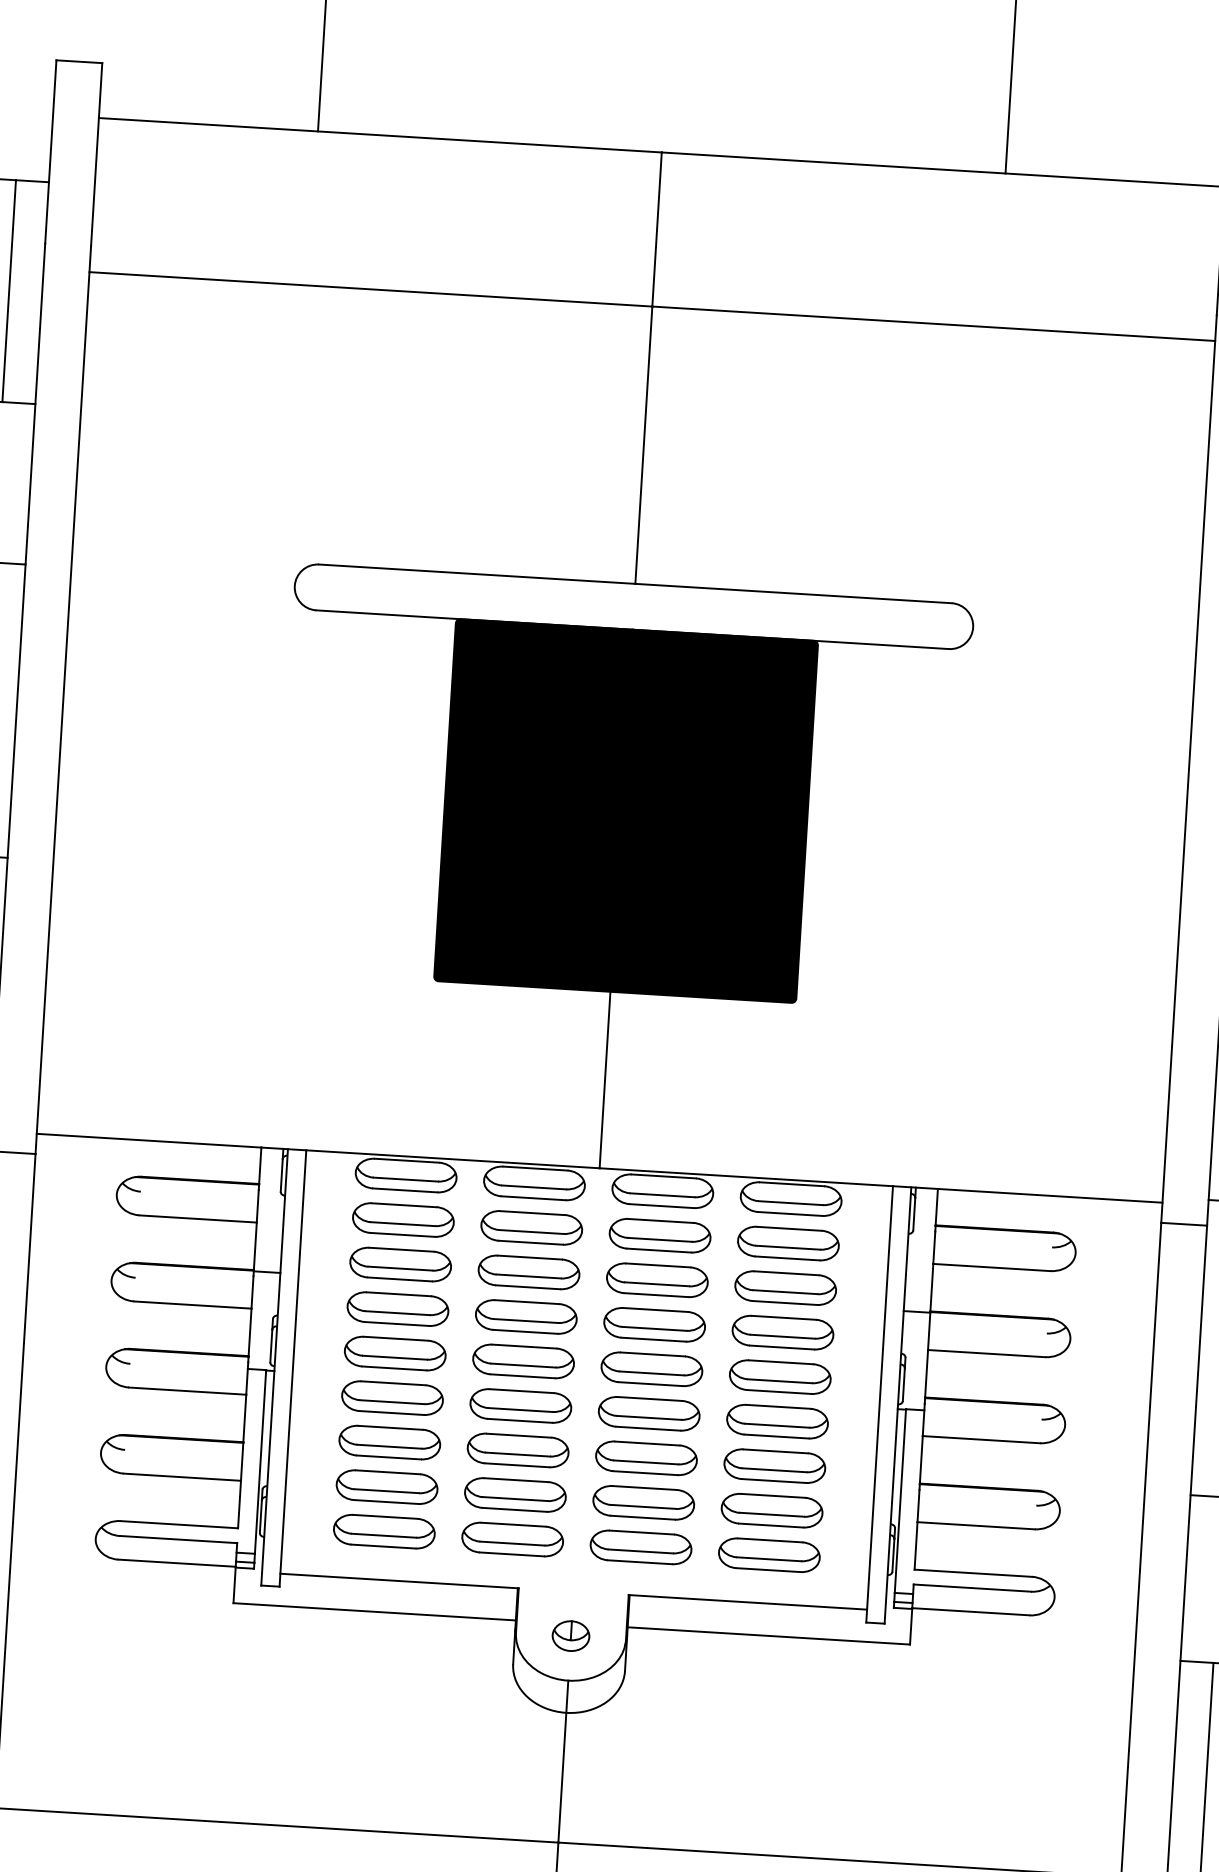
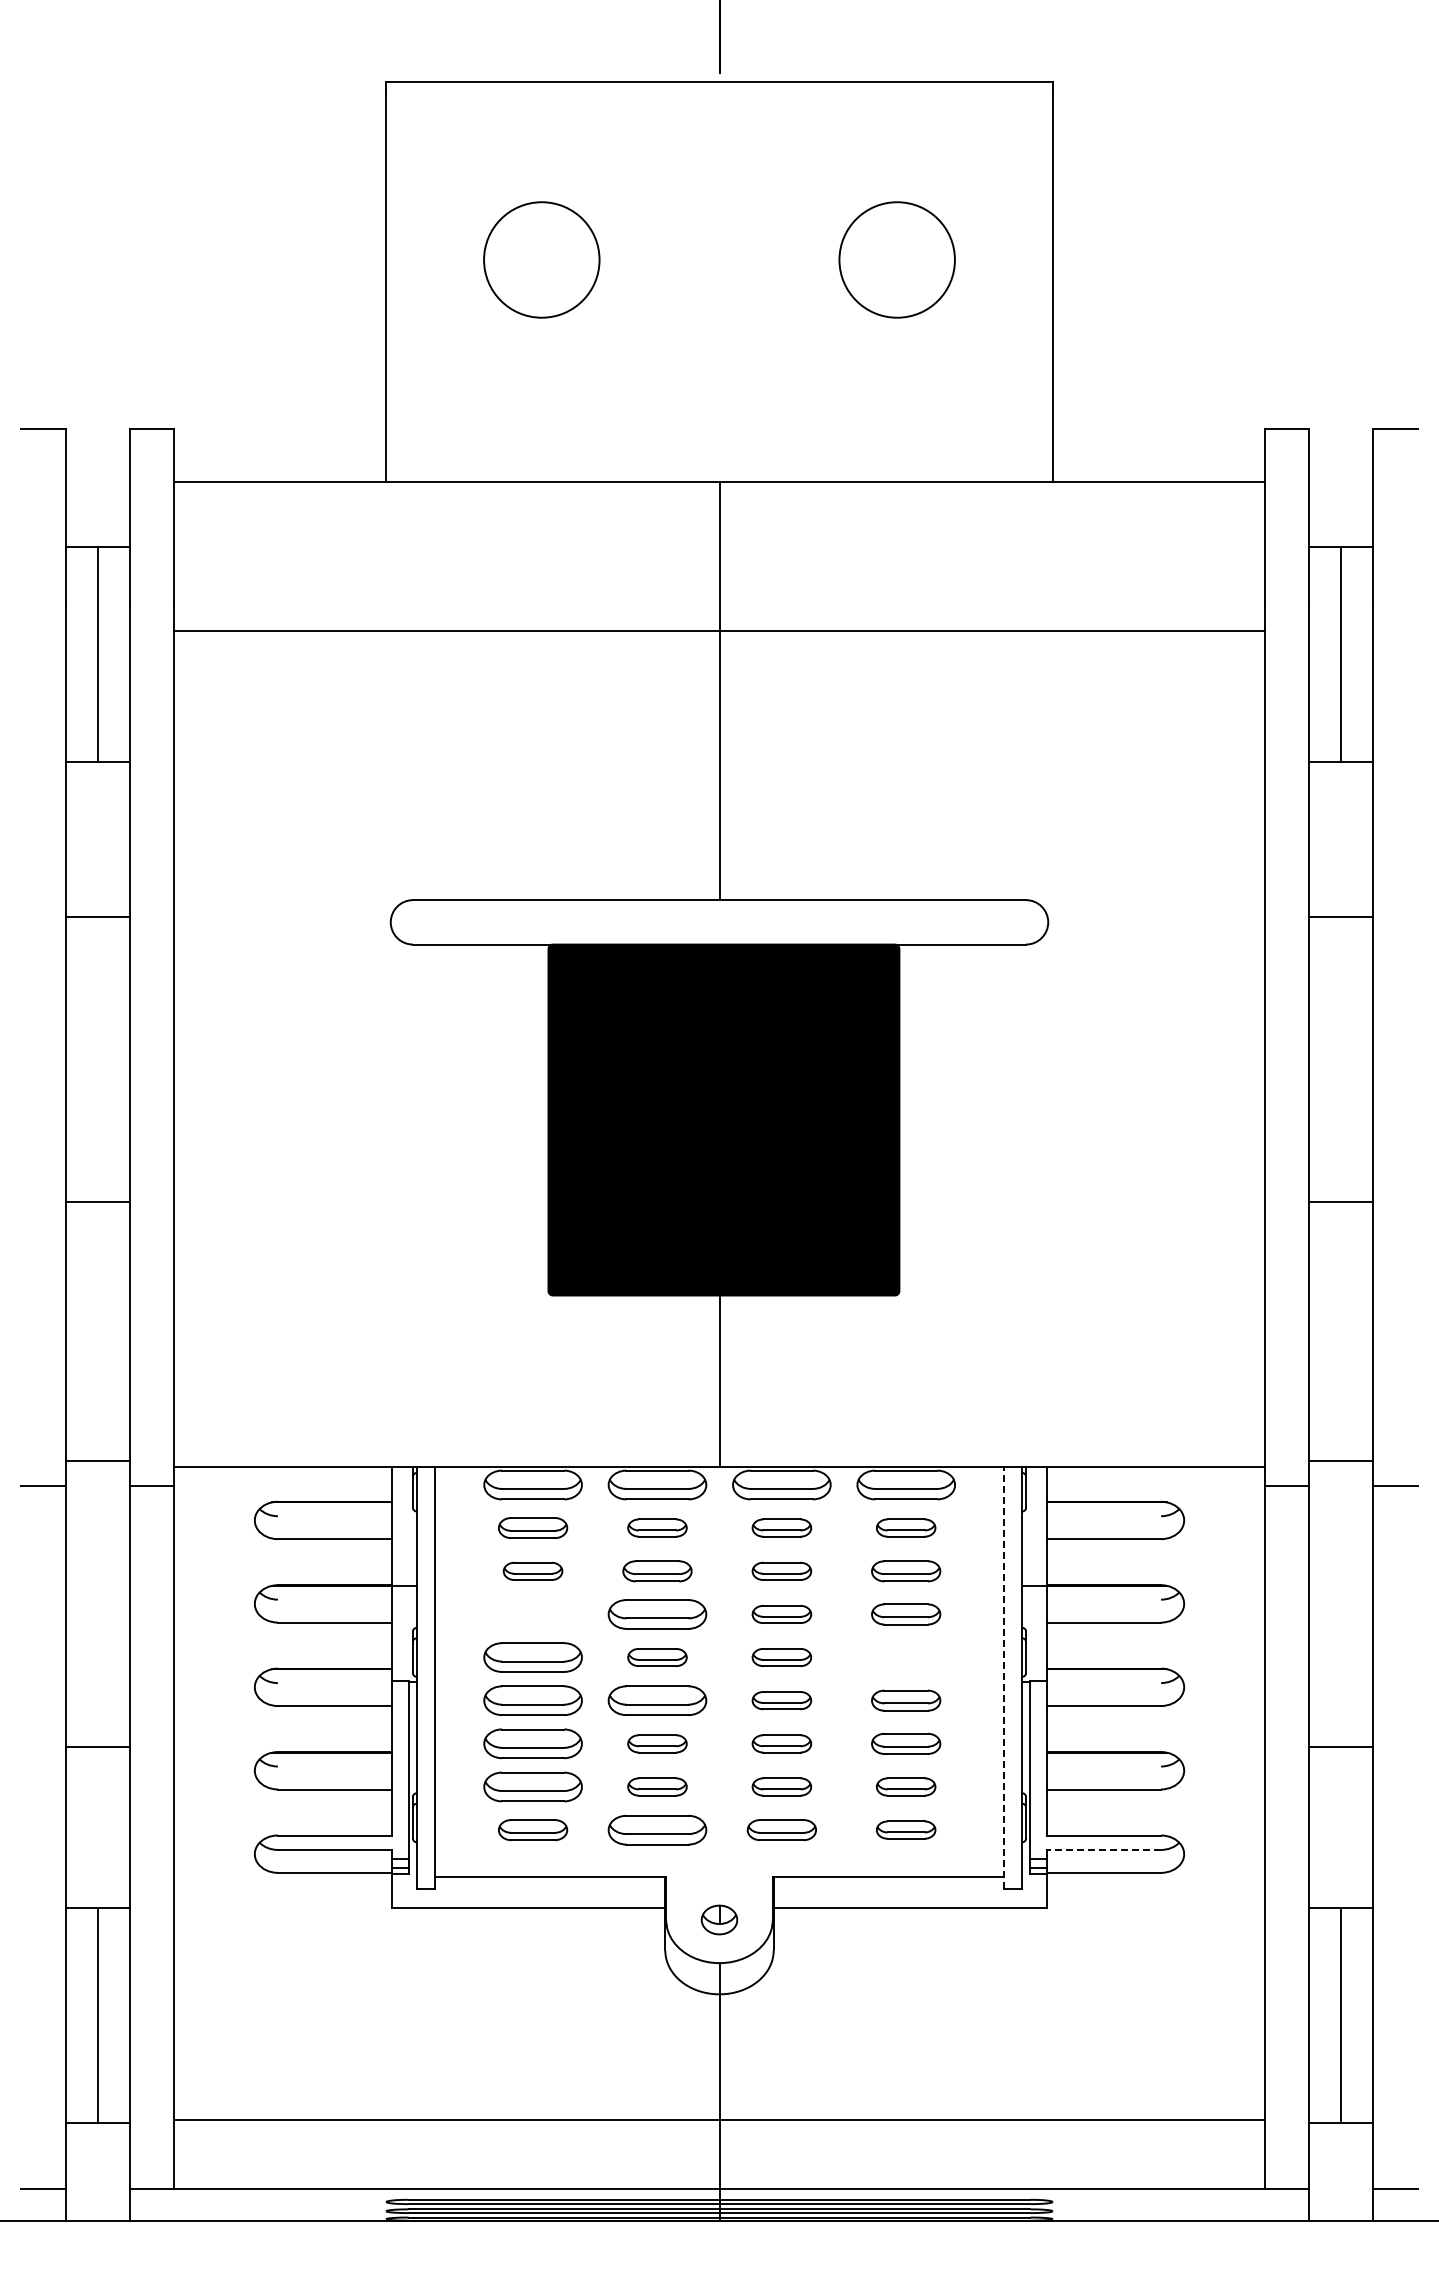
part: (402, 1219) -> (532, 1527), size x0.7
part: (531, 1227) -> (657, 1527), size x0.6
part: (659, 1235) -> (781, 1527), size x0.6
part: (787, 1242) -> (905, 1527), size x0.6
part: (400, 1264) -> (532, 1571), size x0.6
part: (529, 1272) -> (657, 1571), size x0.7
part: (656, 1280) -> (781, 1571), size x0.6
part: (784, 1288) -> (905, 1571), size x0.7
part: (397, 1309) -> (532, 1614), removed
part: (654, 1324) -> (781, 1614), size x0.6
part: (782, 1332) -> (905, 1614), size x0.7
part: (523, 1361) -> (657, 1657), size x0.6
part: (651, 1369) -> (781, 1657), size x0.6
part: (779, 1377) -> (905, 1657), removed
line: (879, 1403) -> (1003, 1677), solid -> dashed
part: (648, 1413) -> (781, 1700), size x0.6
part: (776, 1421) -> (905, 1700), size x0.7
part: (518, 1450) -> (657, 1743), size x0.6
part: (646, 1457) -> (781, 1743), size x0.6
part: (774, 1465) -> (905, 1743), size x0.7
part: (515, 1494) -> (657, 1786), size x0.6
part: (643, 1502) -> (781, 1786), size x0.6
part: (771, 1510) -> (905, 1786), size x0.6
part: (383, 1530) -> (532, 1829), size x0.7
part: (640, 1546) -> (781, 1829), size x0.7
part: (768, 1554) -> (905, 1829), size x0.6
line: (972, 1587) -> (1104, 1849), solid -> dashed

